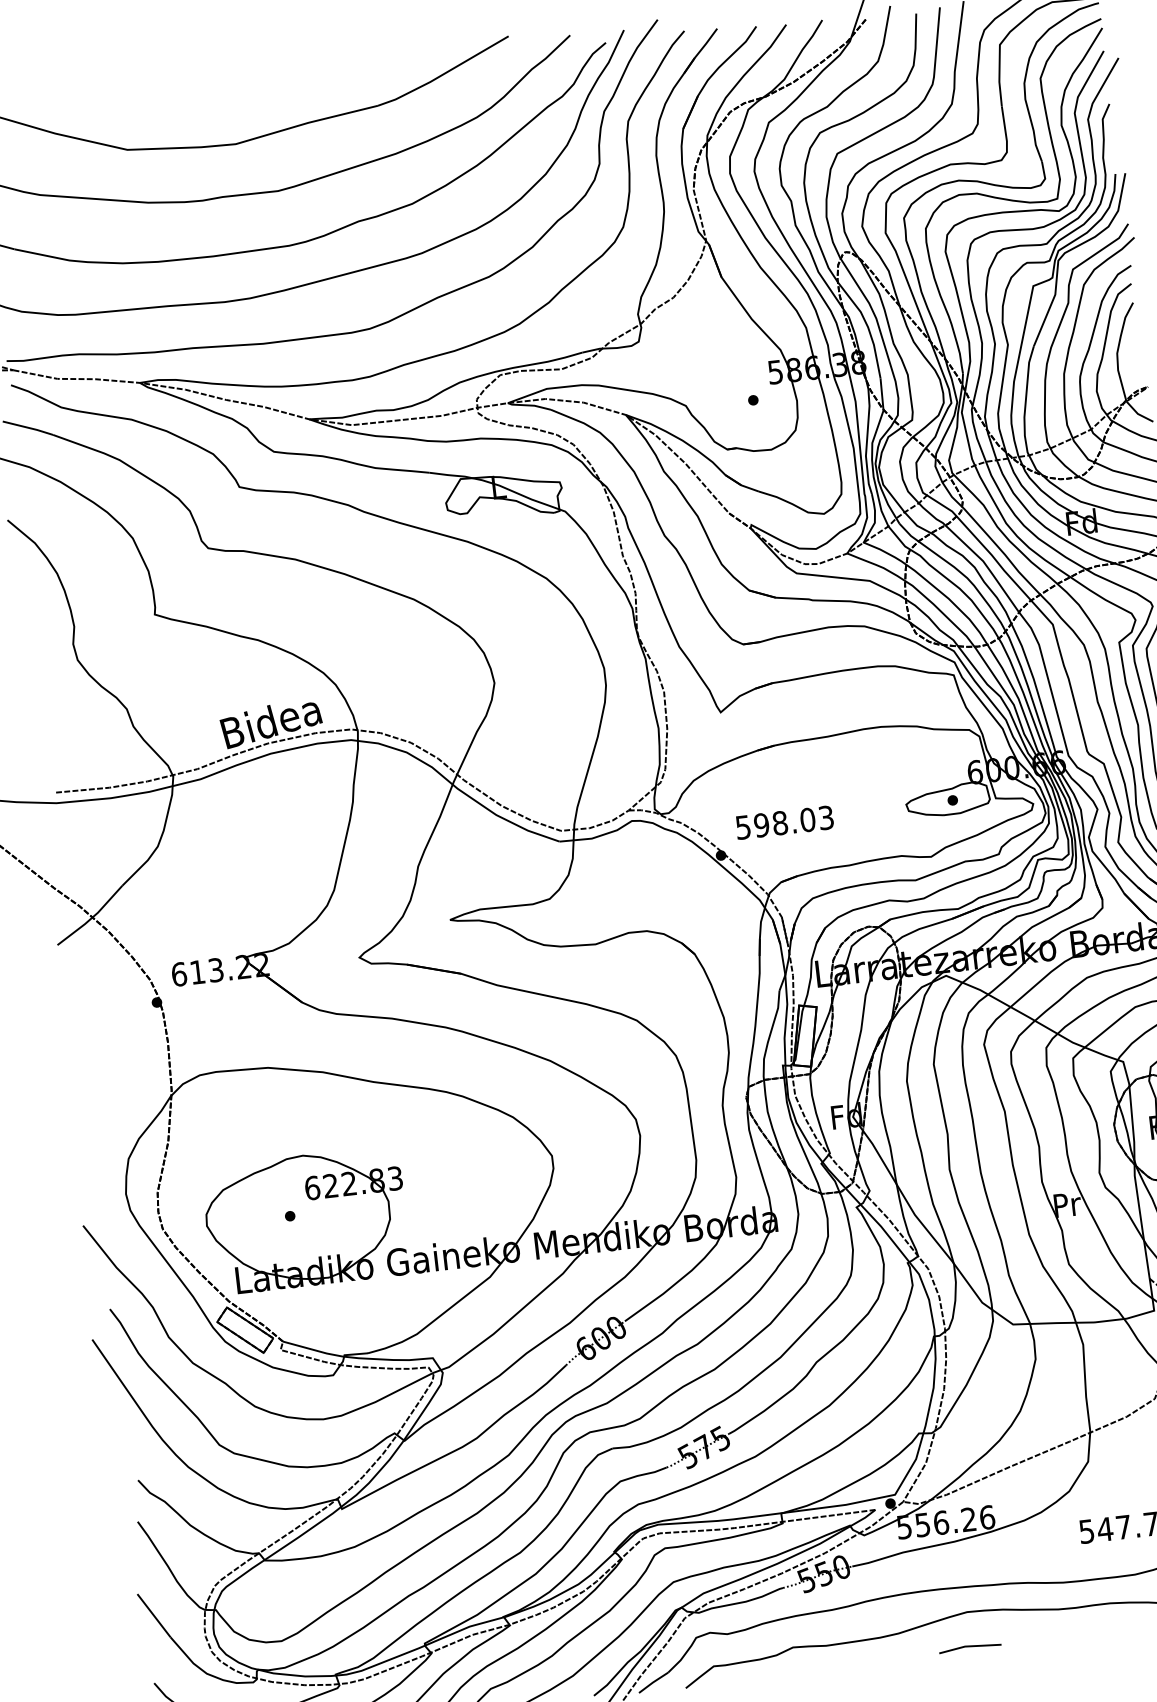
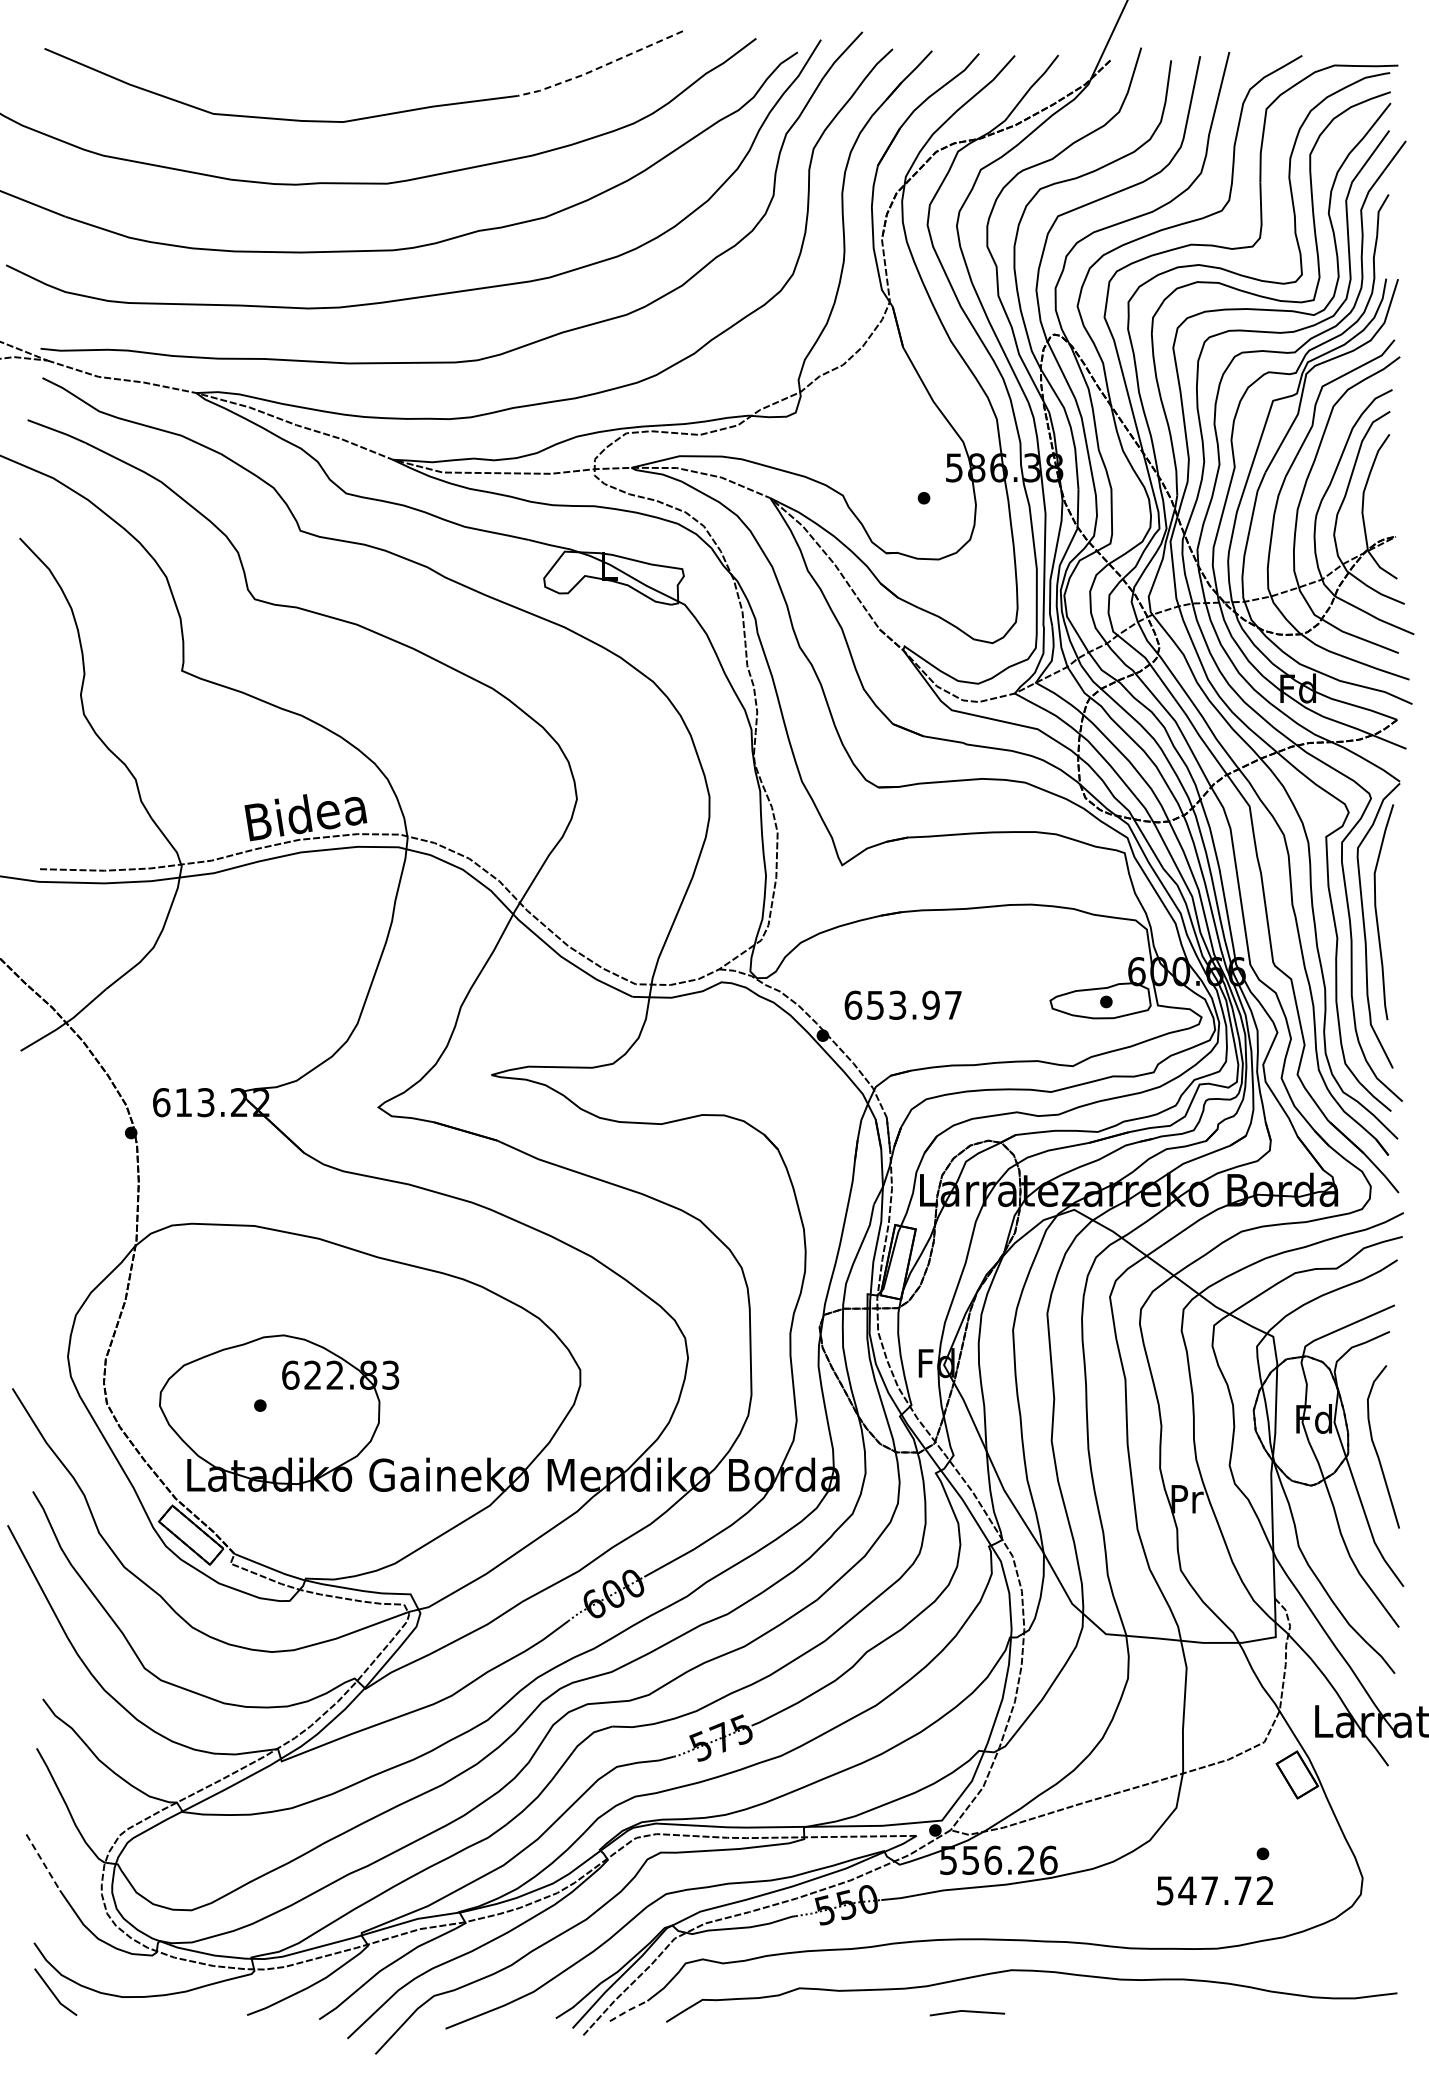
line: (442, 74) -> (599, 67), solid -> dashed
text: (784, 822) -> (902, 1004), 598.03 -> 653.97
line: (154, 1615) -> (43, 1862), solid -> dashed
line: (970, 1647) -> (967, 2012), moved
line: (652, 1682) -> (627, 2010), solid -> dashed

